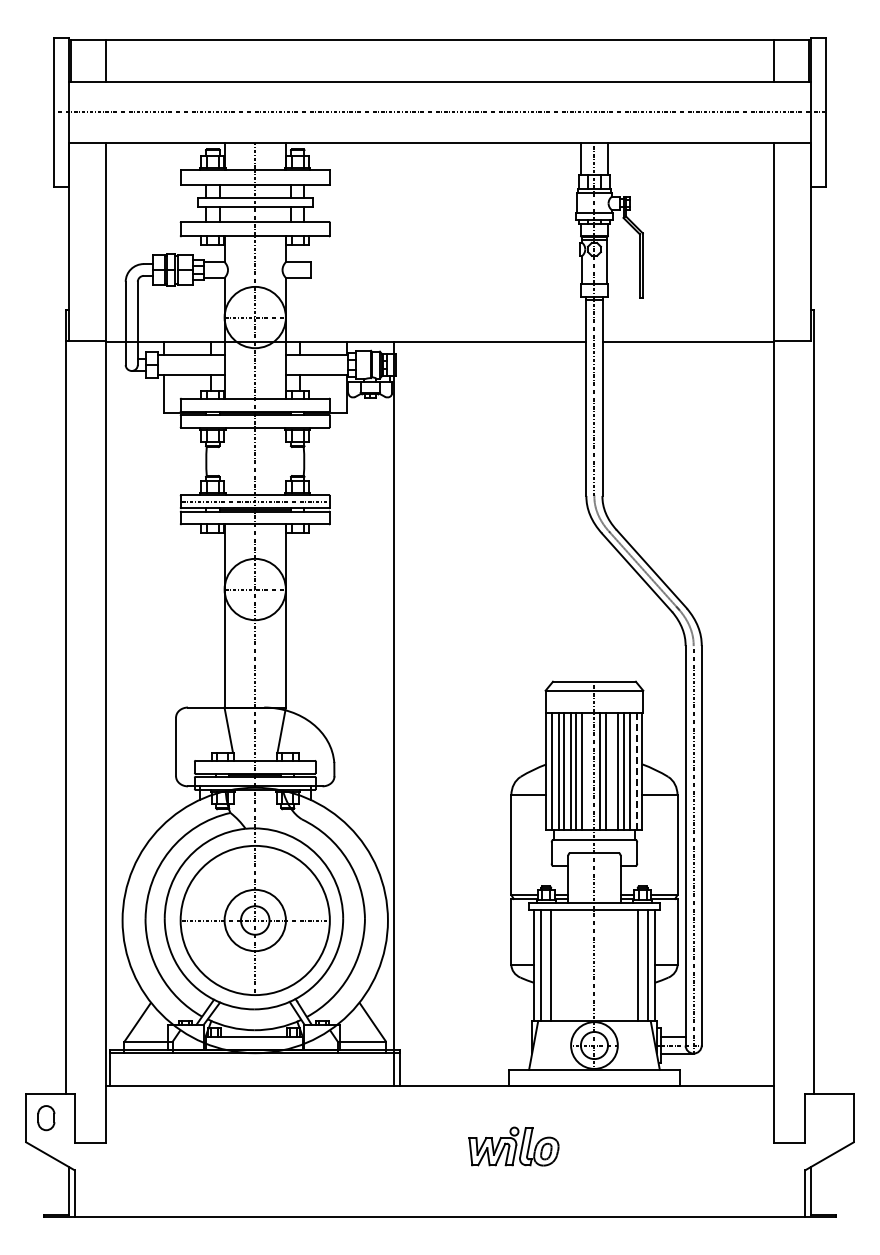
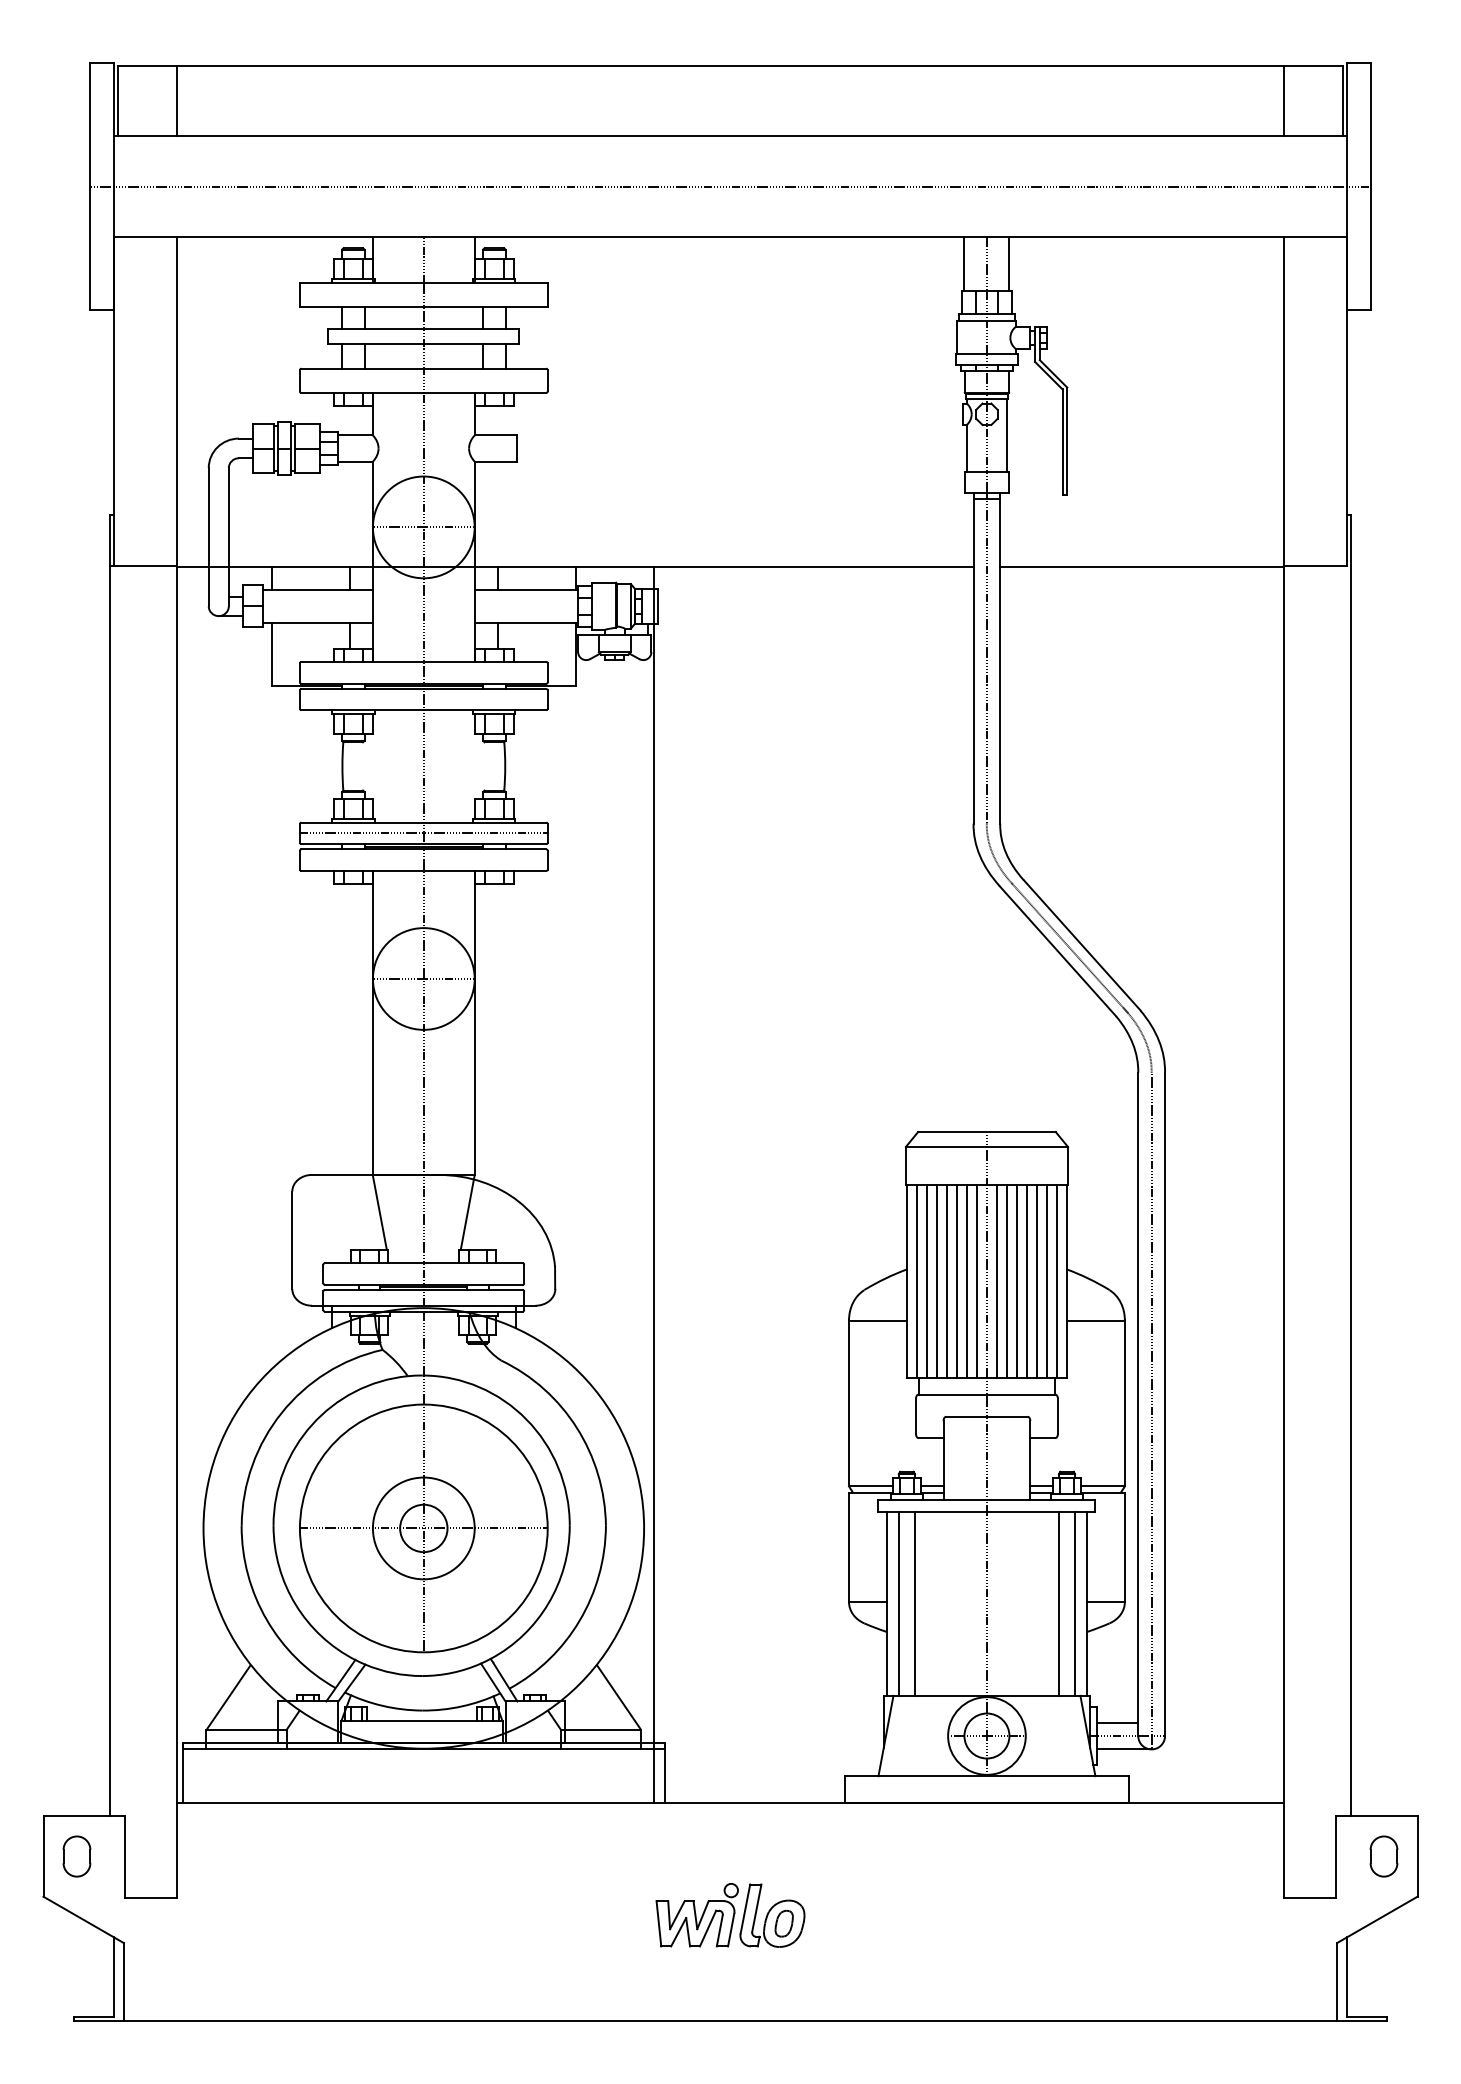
line: (588, 771) -> (977, 1281), added
line: (612, 771) -> (1016, 1281), added
line: (636, 771) -> (1056, 1281), dashed -> solid
part: (833, 1118) -> (1383, 1857), added
part: (513, 1146) -> (729, 1915), moved

